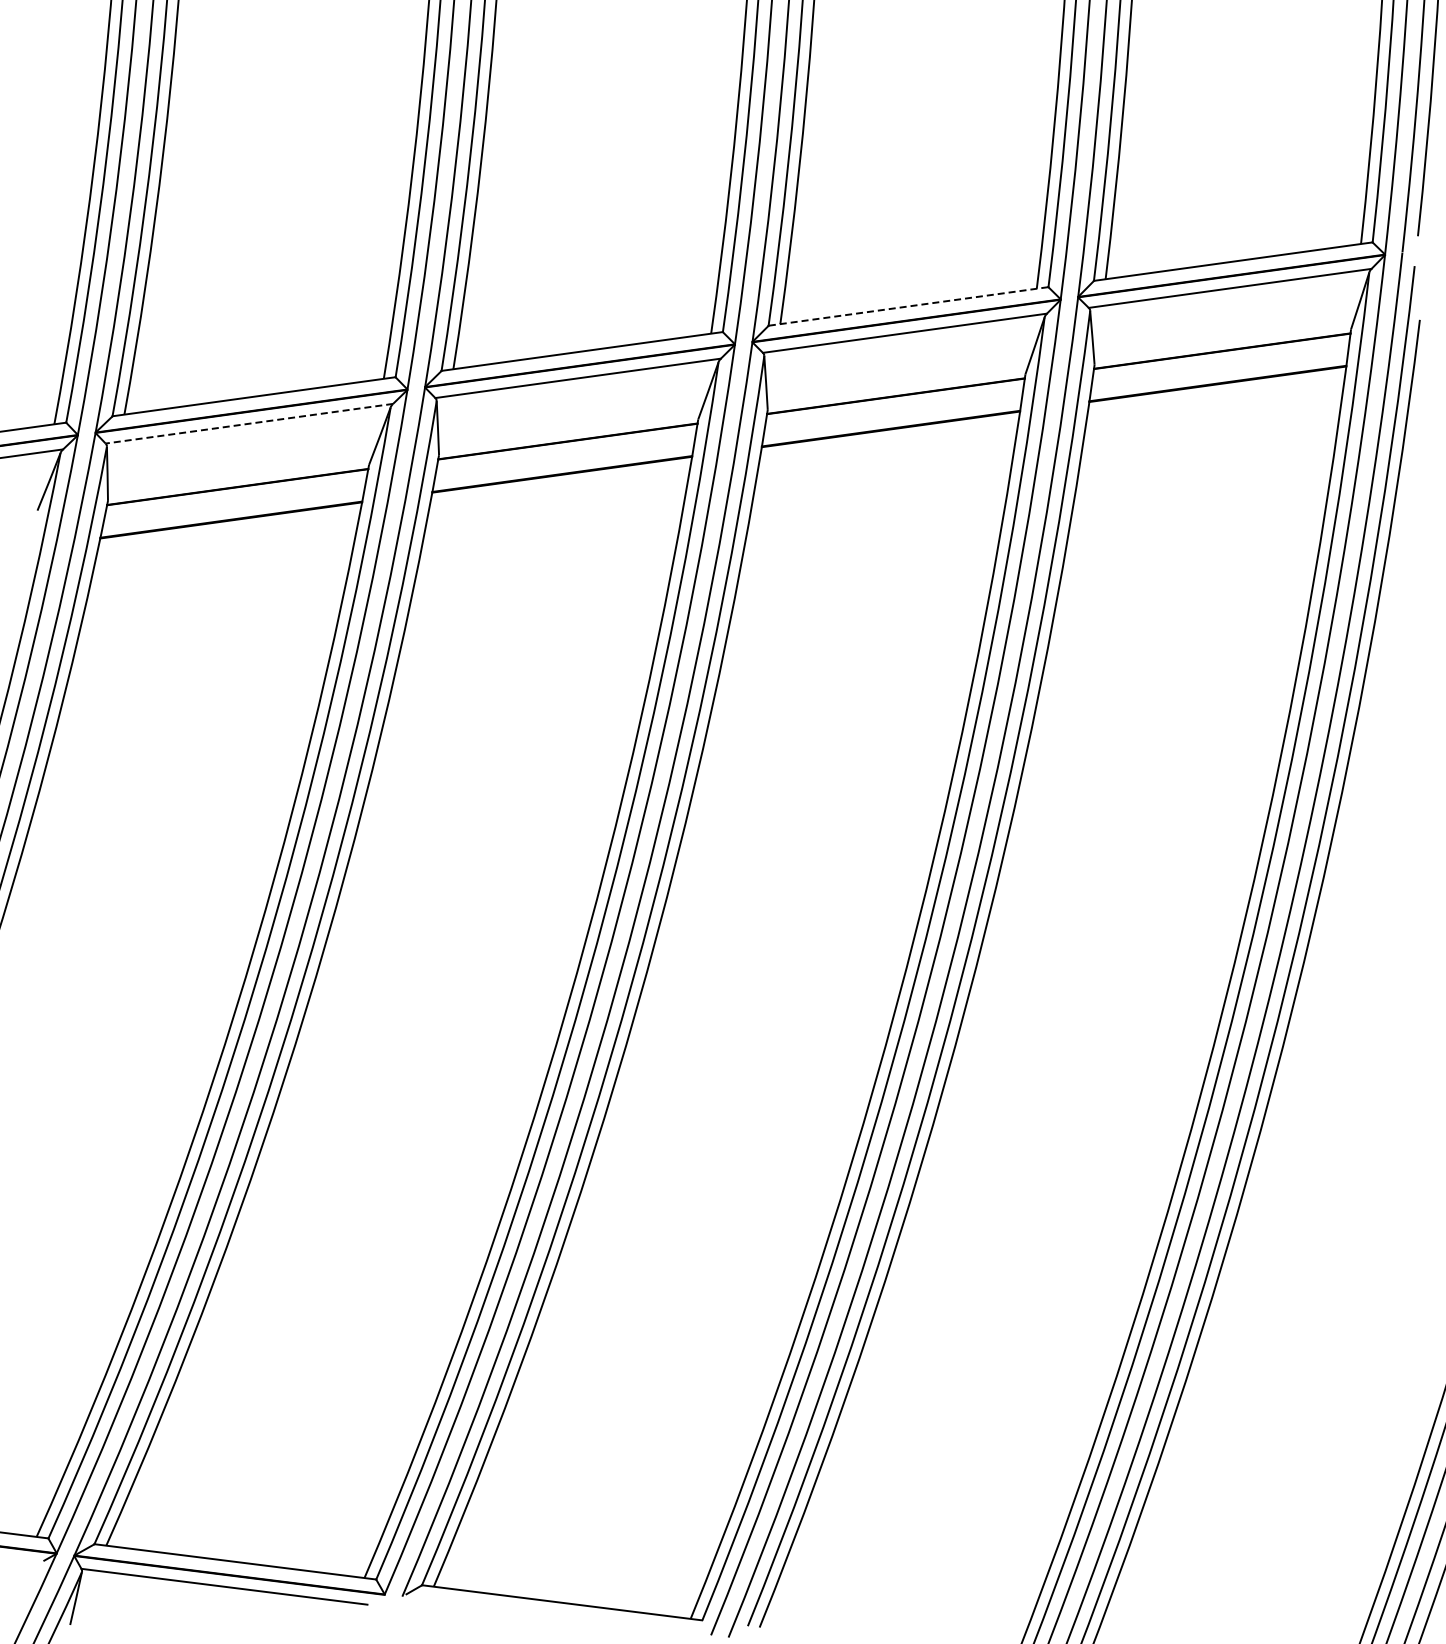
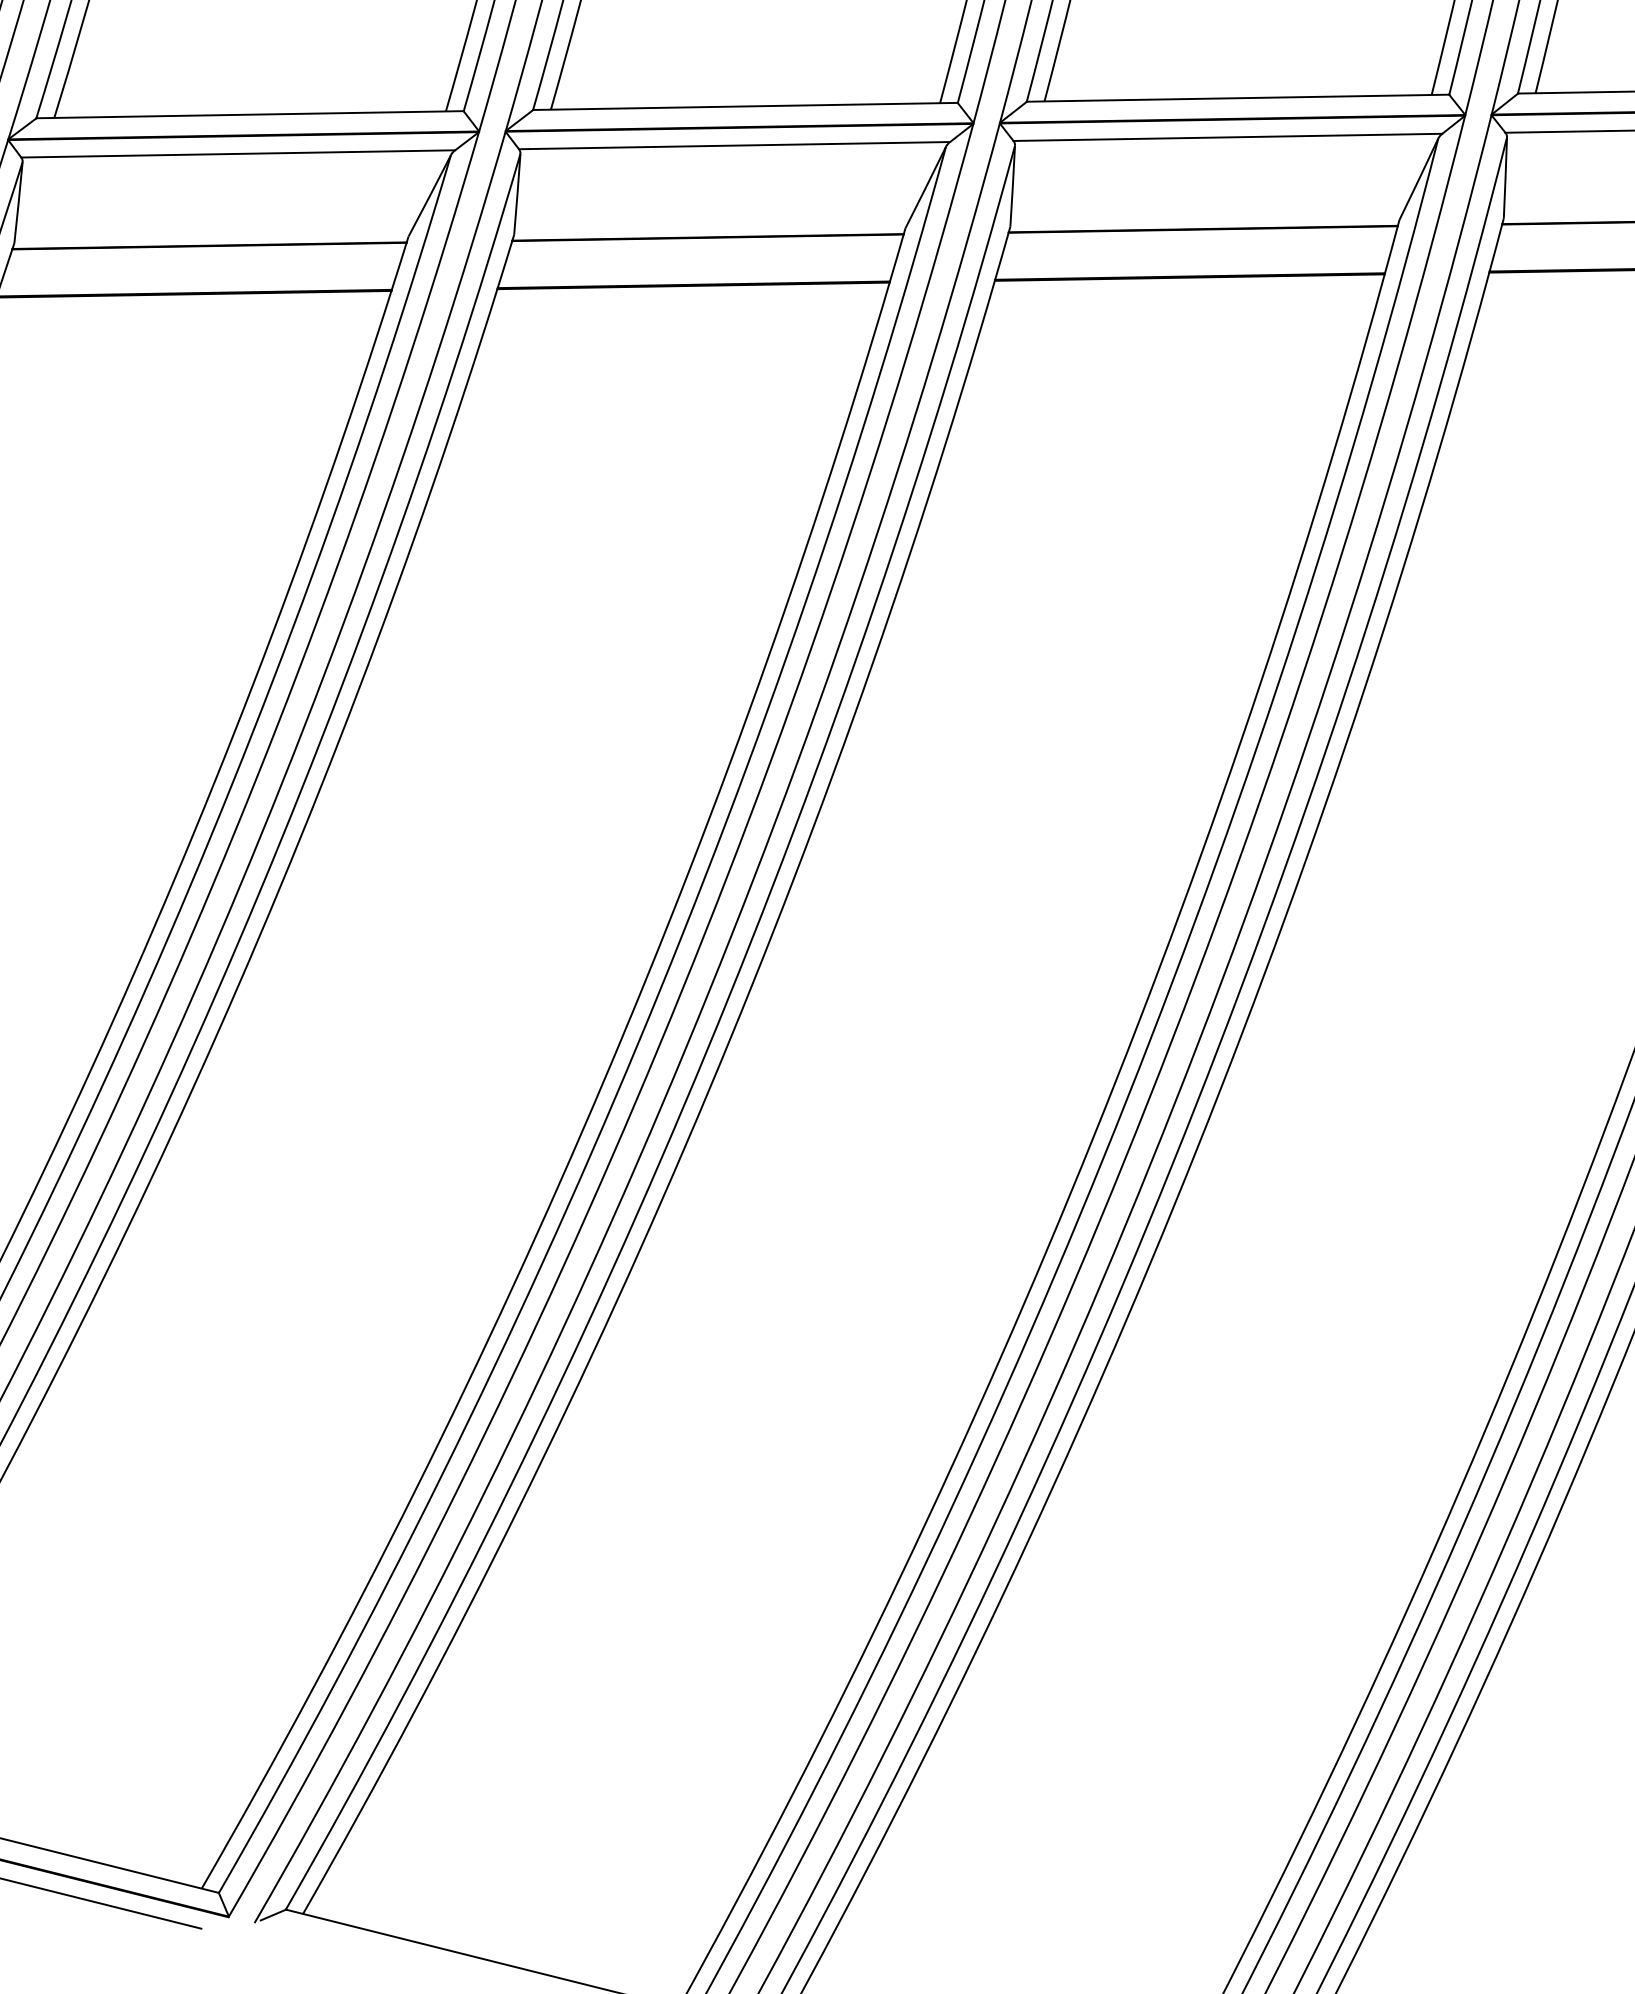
line: (908, 306) -> (1237, 98), dashed -> solid
line: (248, 423) -> (236, 153), dashed -> solid

